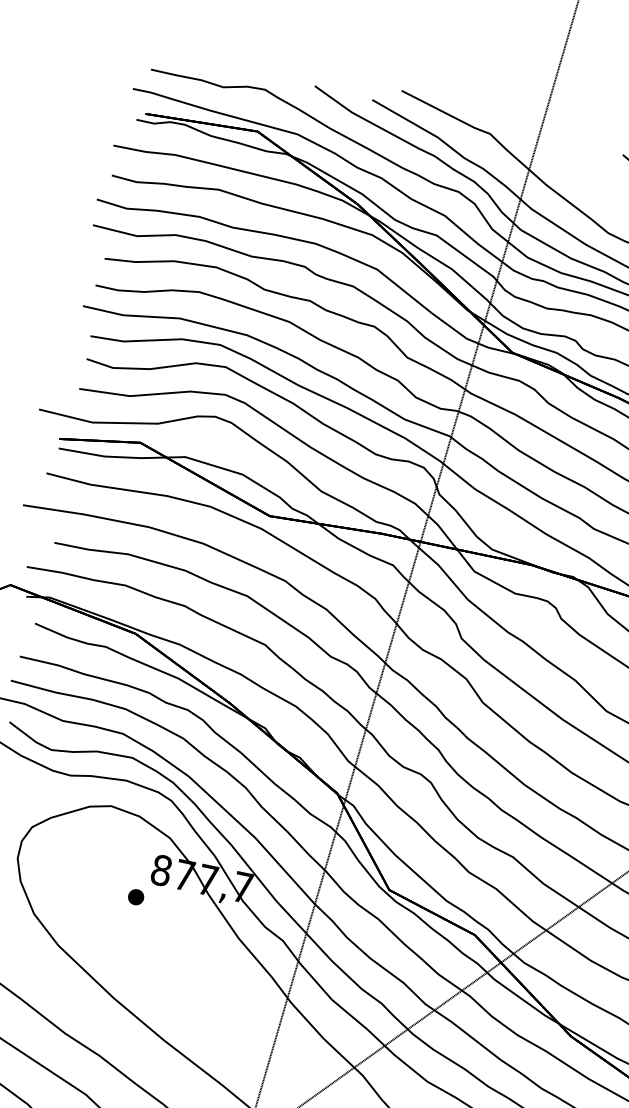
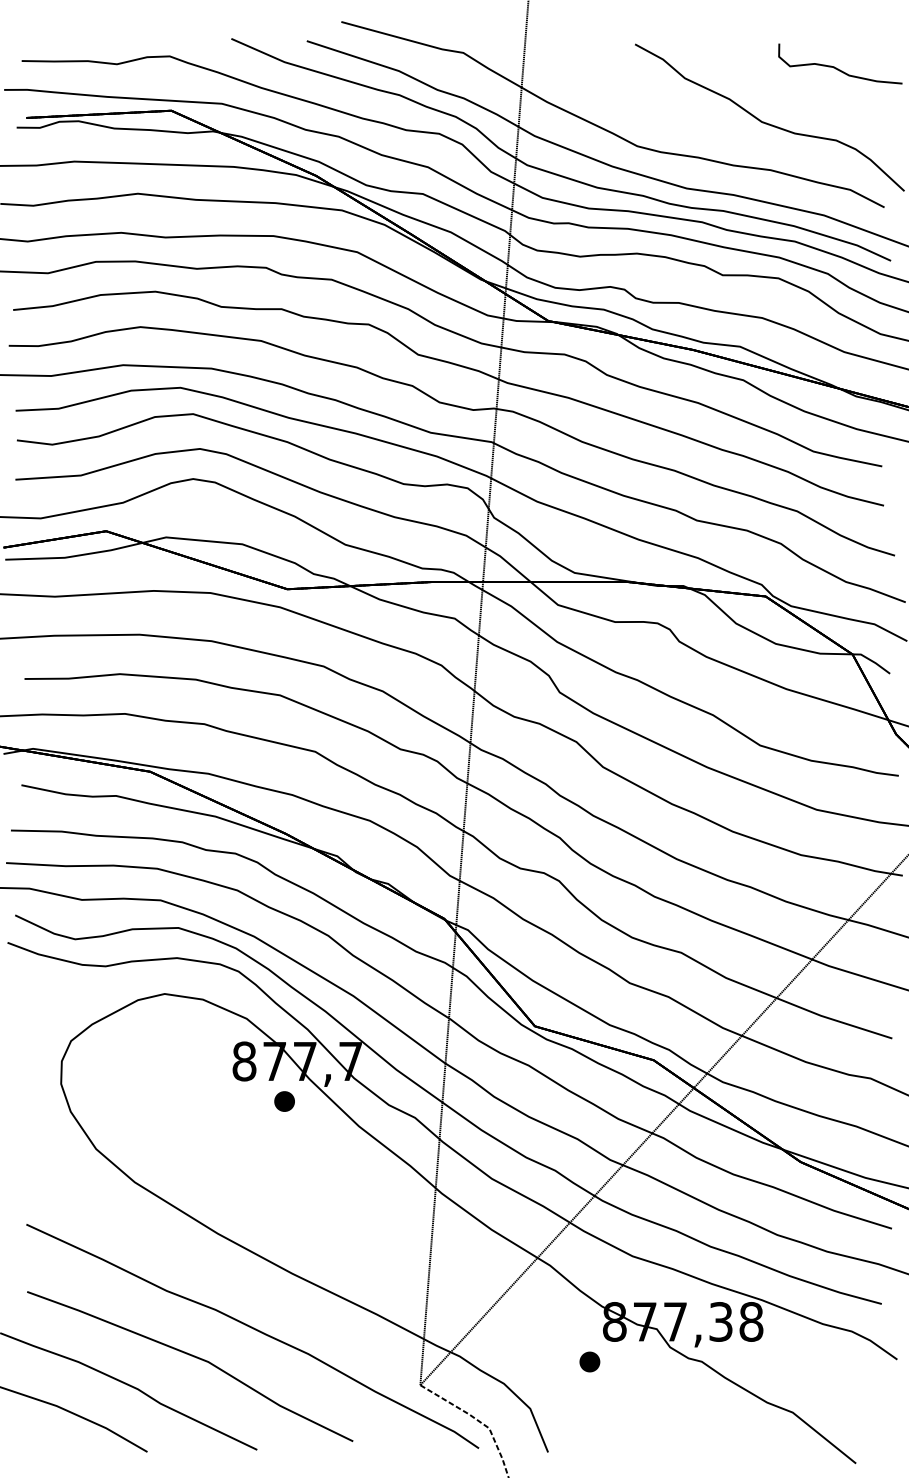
part: (136, 897) -> (284, 1101), moved

